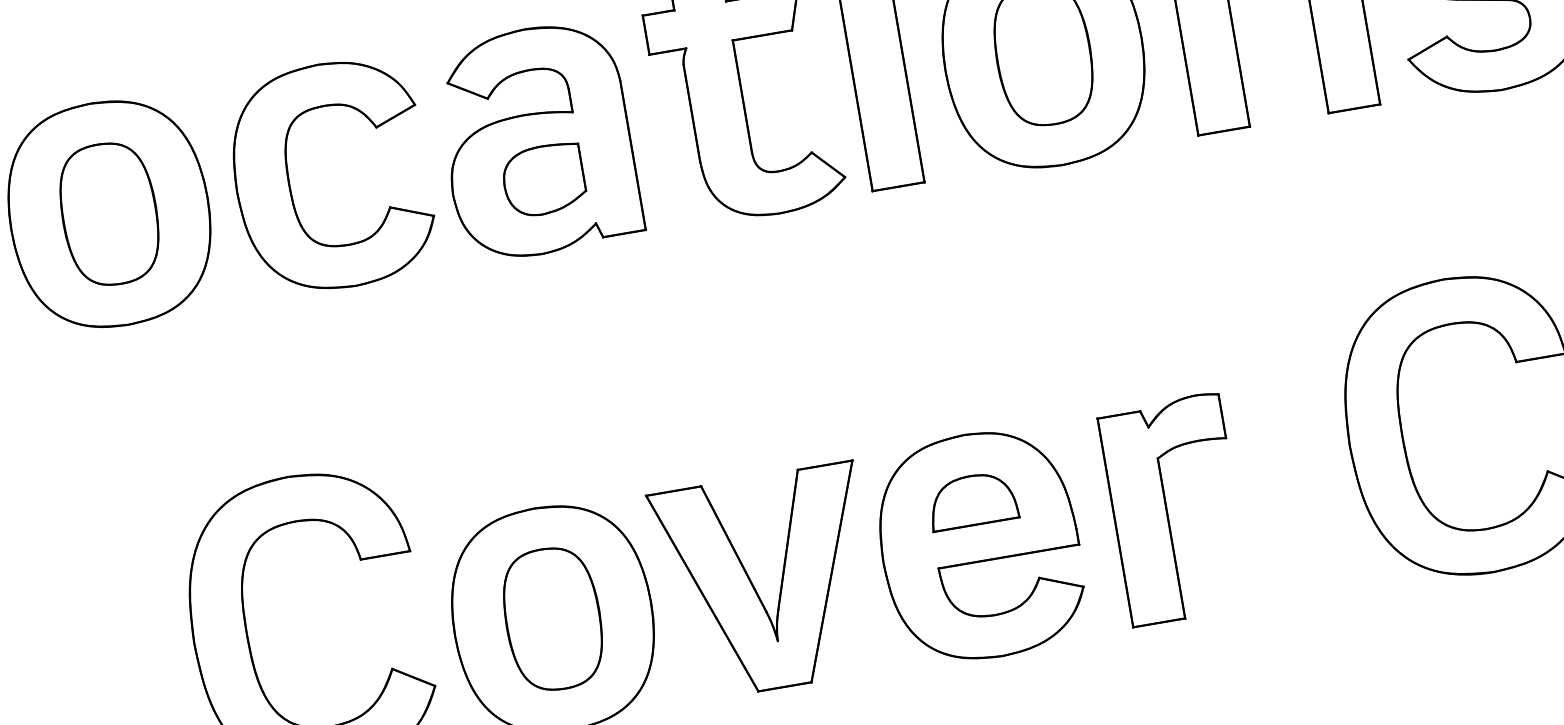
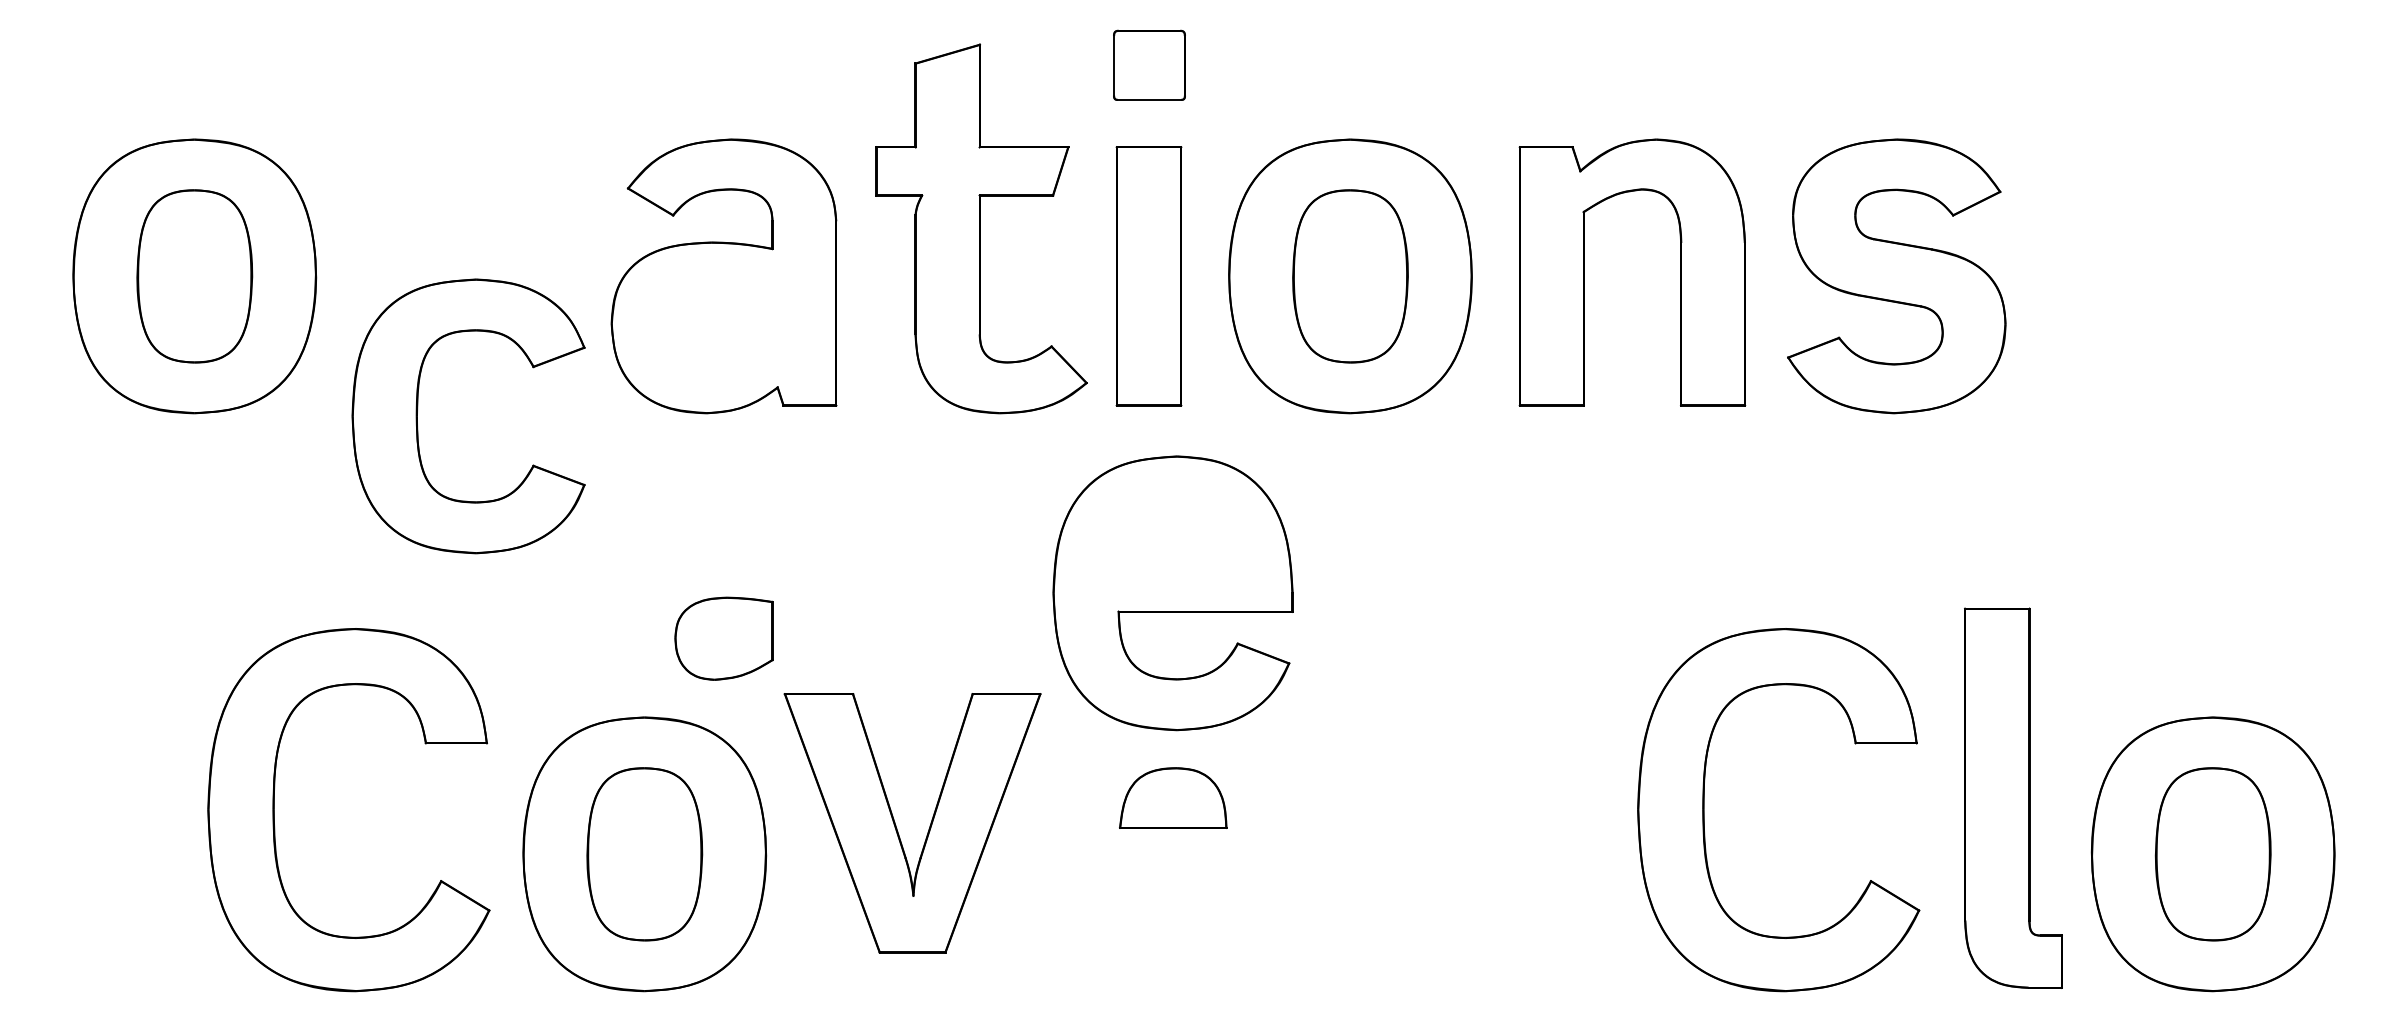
part: (289, 176) -> (418, 407), moved
part: (543, 180) -> (723, 638), moved
part: (1167, 510) -> (1405, 850), removed
part: (979, 546) -> (1172, 593), moved
part: (755, 588) -> (897, 828), moved

